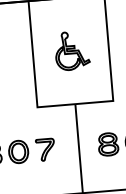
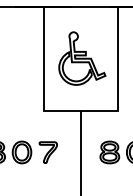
part: (72, 50) -> (82, 58), size x1.43

